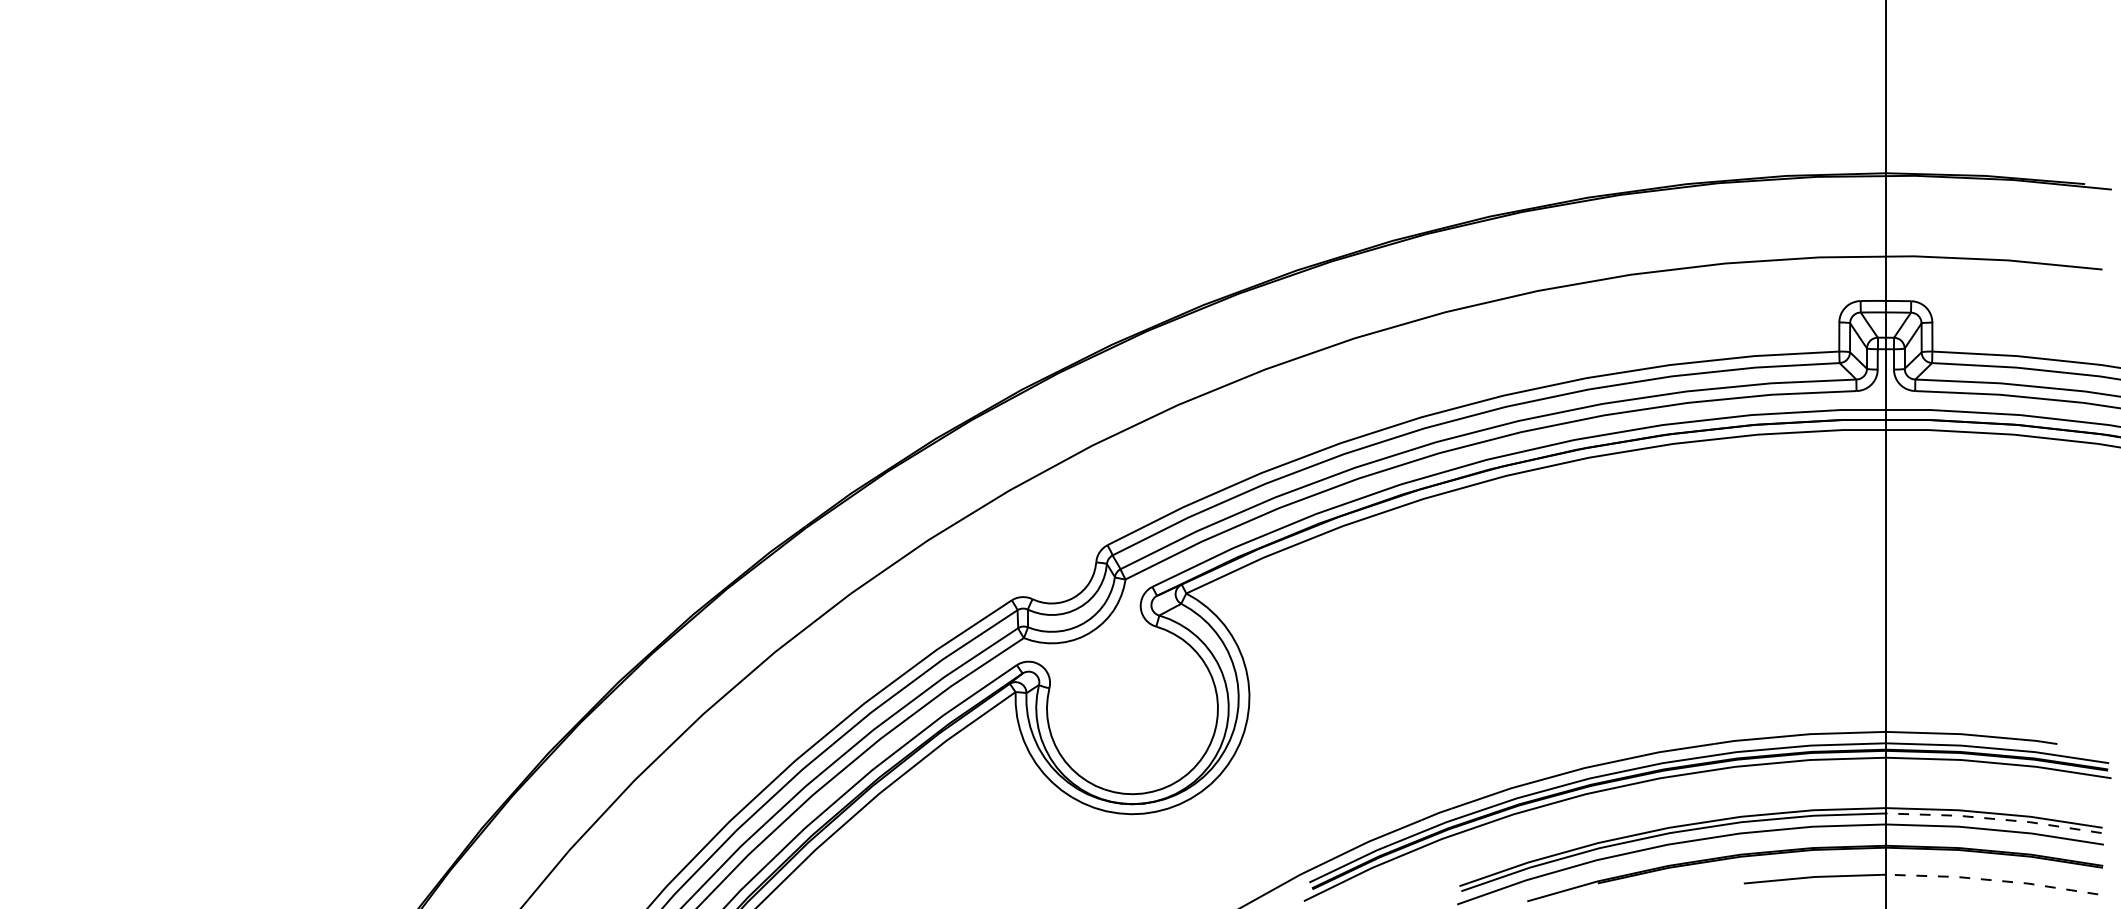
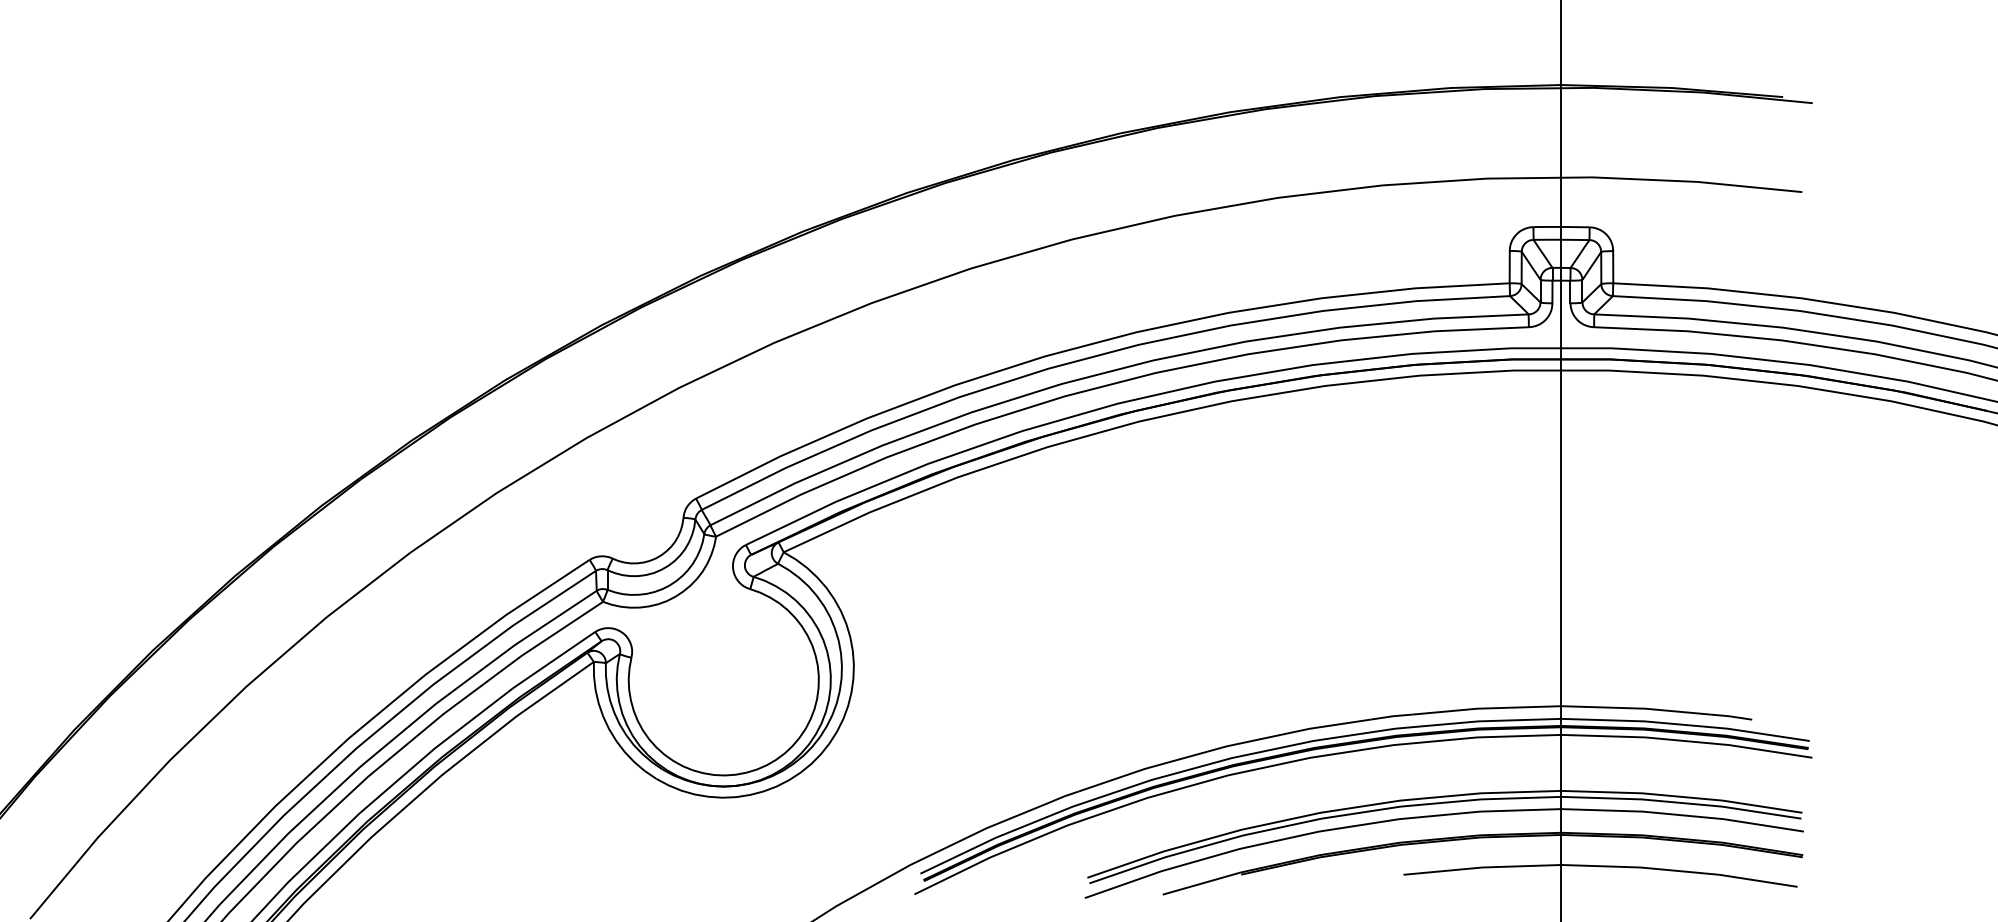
line: (1993, 818) -> (1681, 802), dashed -> solid
line: (1992, 880) -> (1680, 871), dashed -> solid

